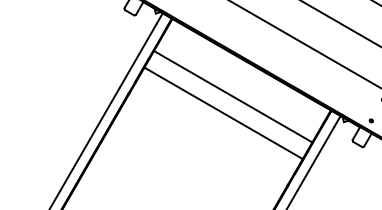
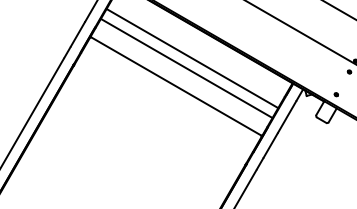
line: (238, 87) -> (192, 58), added

